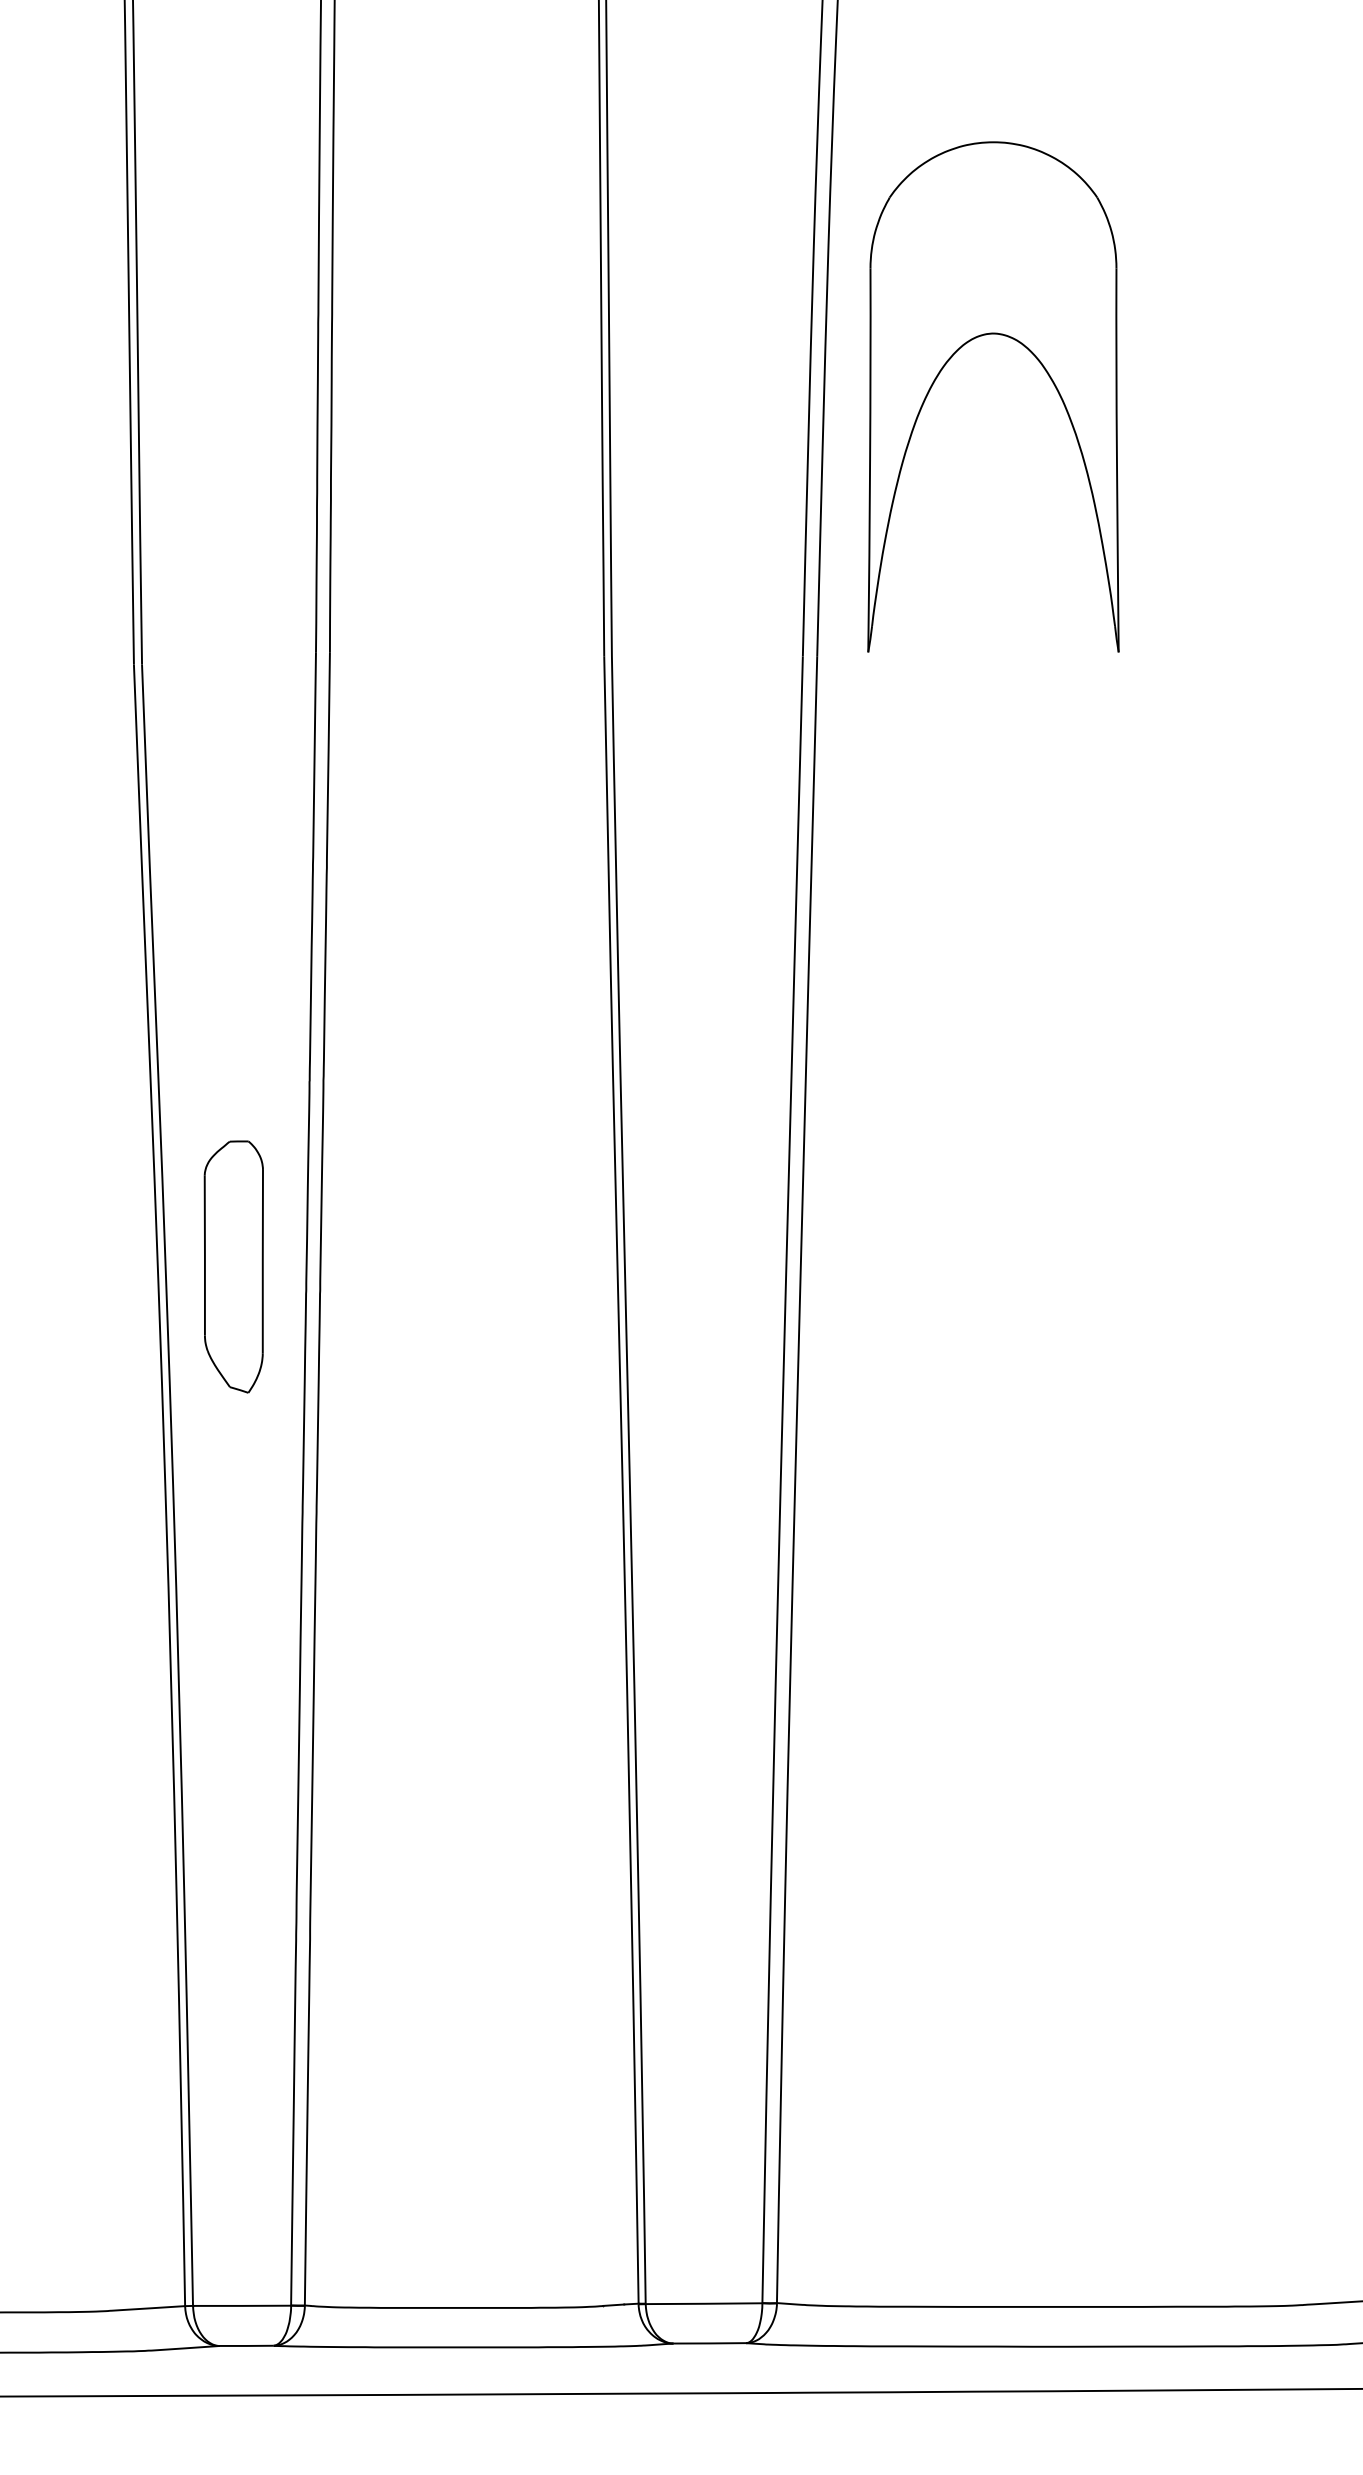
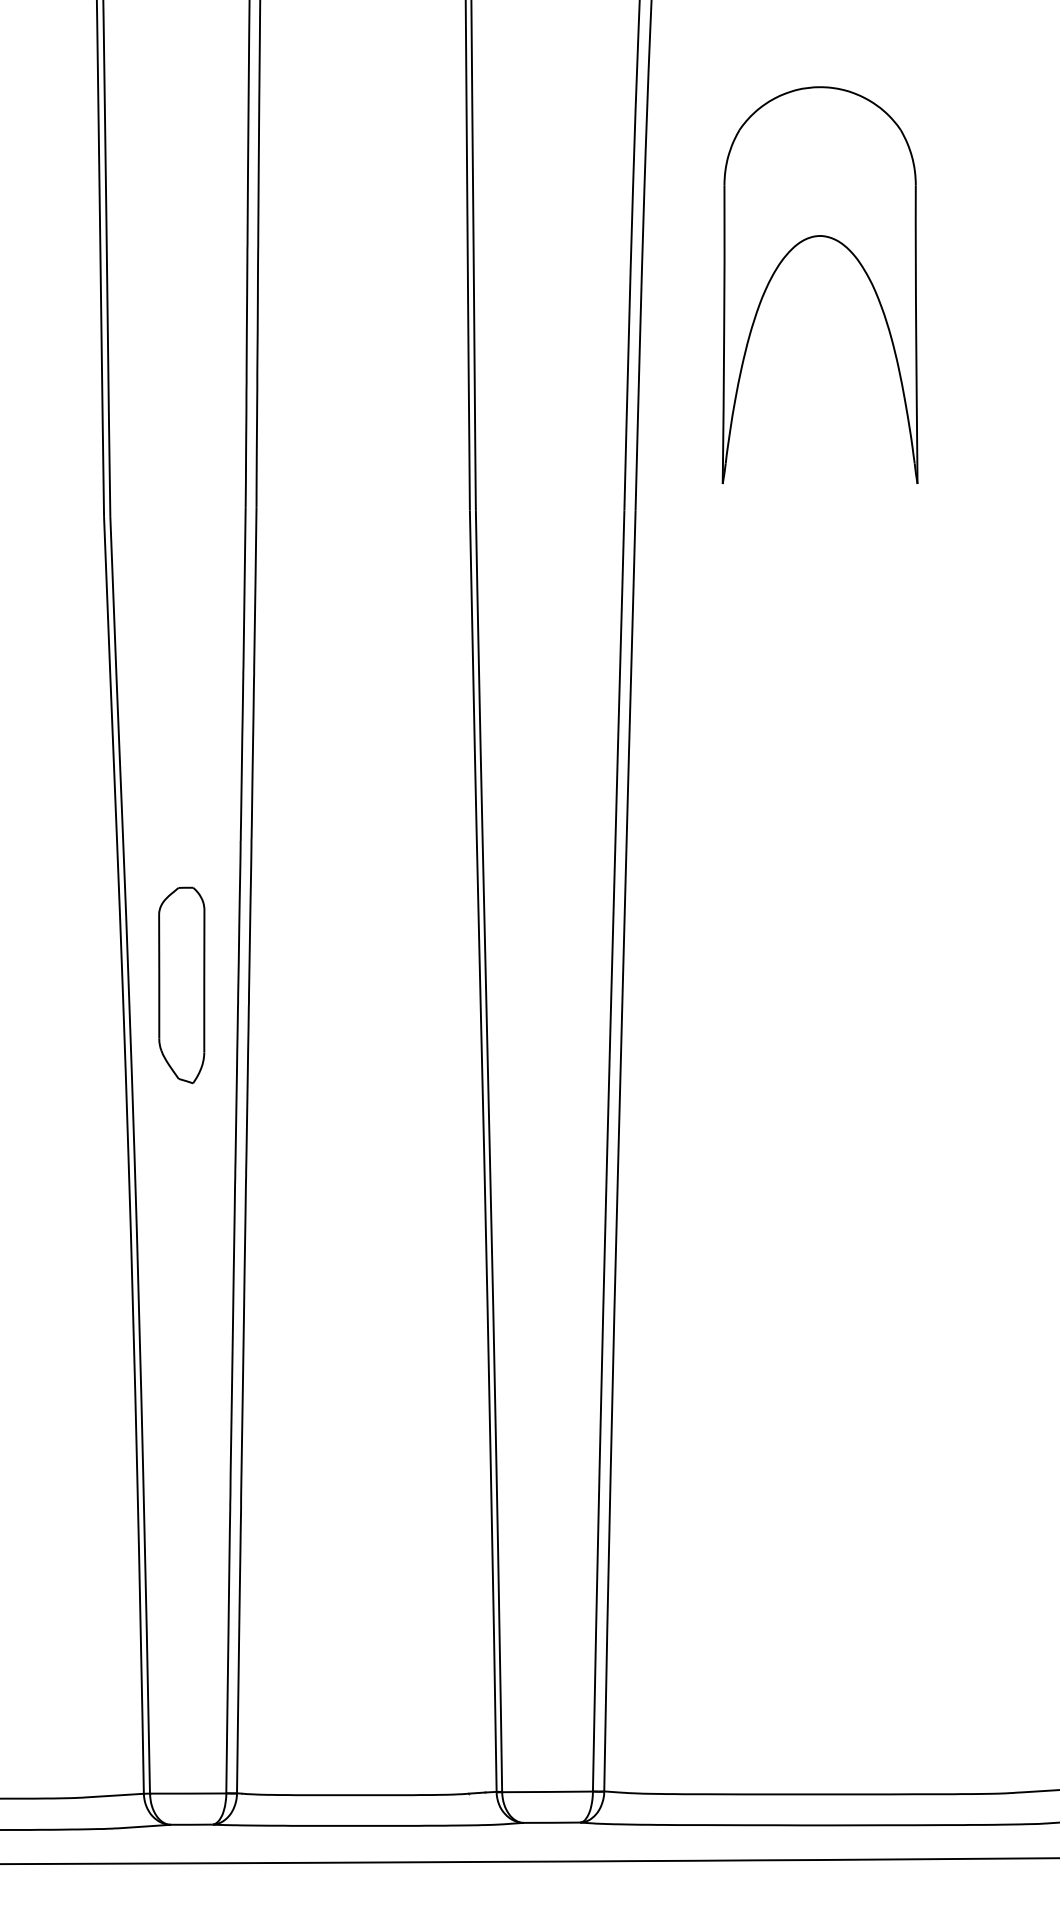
part: (952, 357) -> (788, 254), moved

